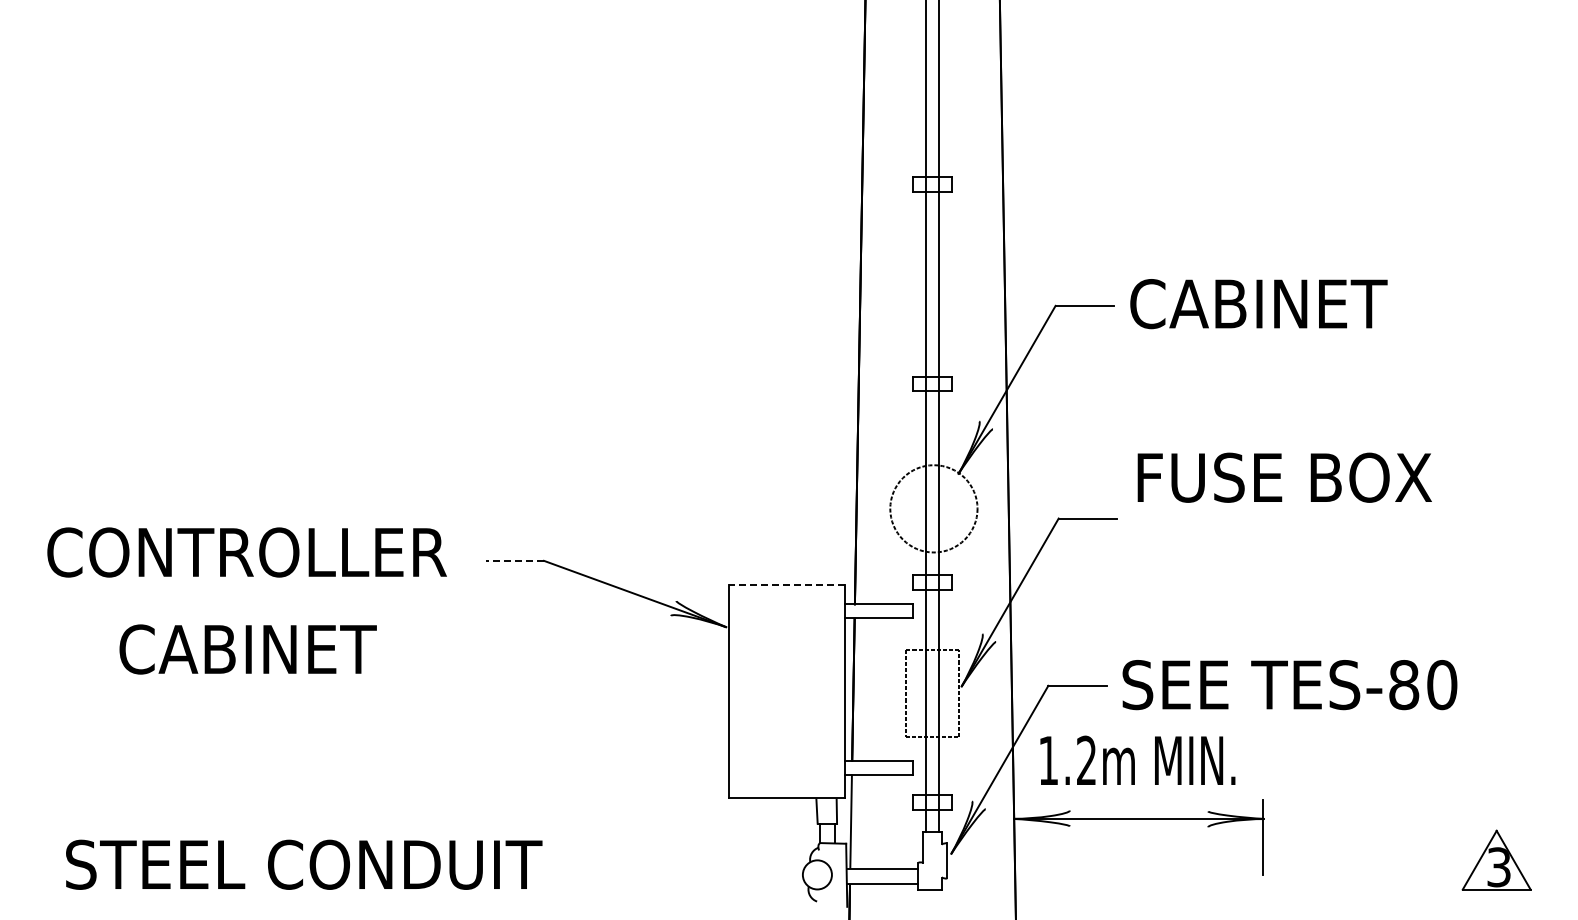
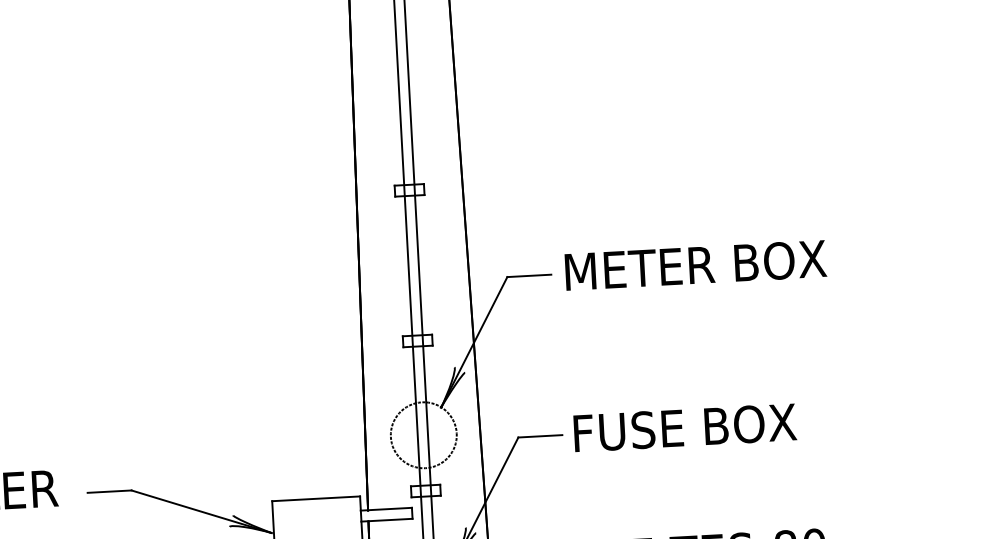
text: (1304, 304) -> (695, 265), CABINET -> METER BOX
text: (1284, 477) -> (685, 427), moved
line: (514, 560) -> (109, 491), dashed -> solid
line: (786, 585) -> (315, 499), dashed -> solid

